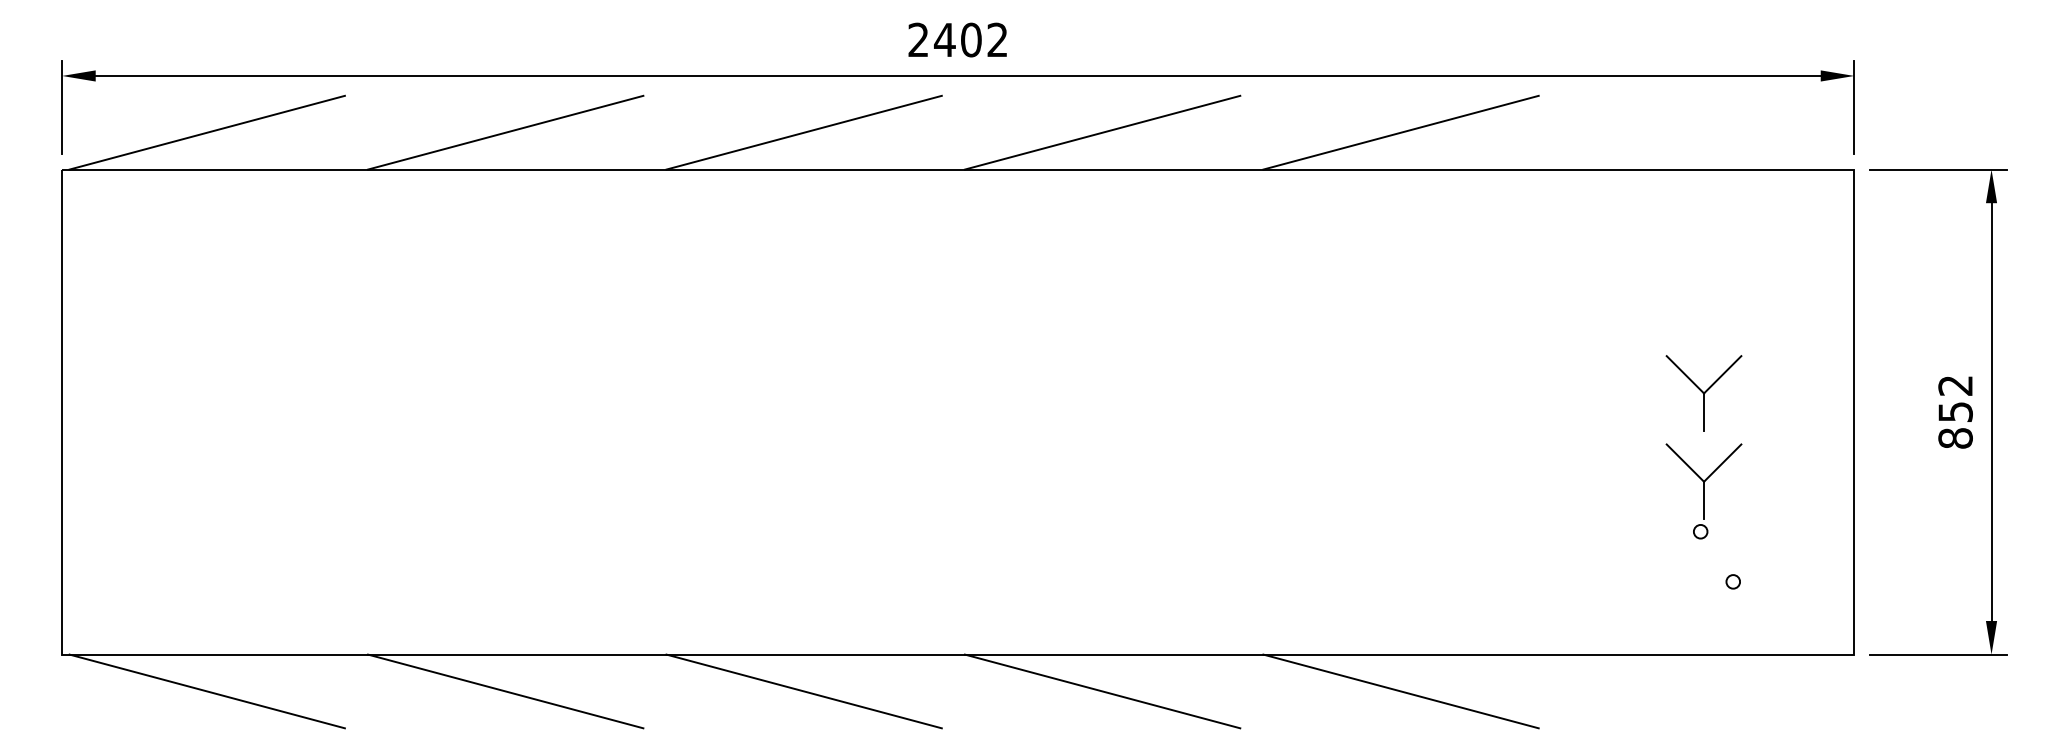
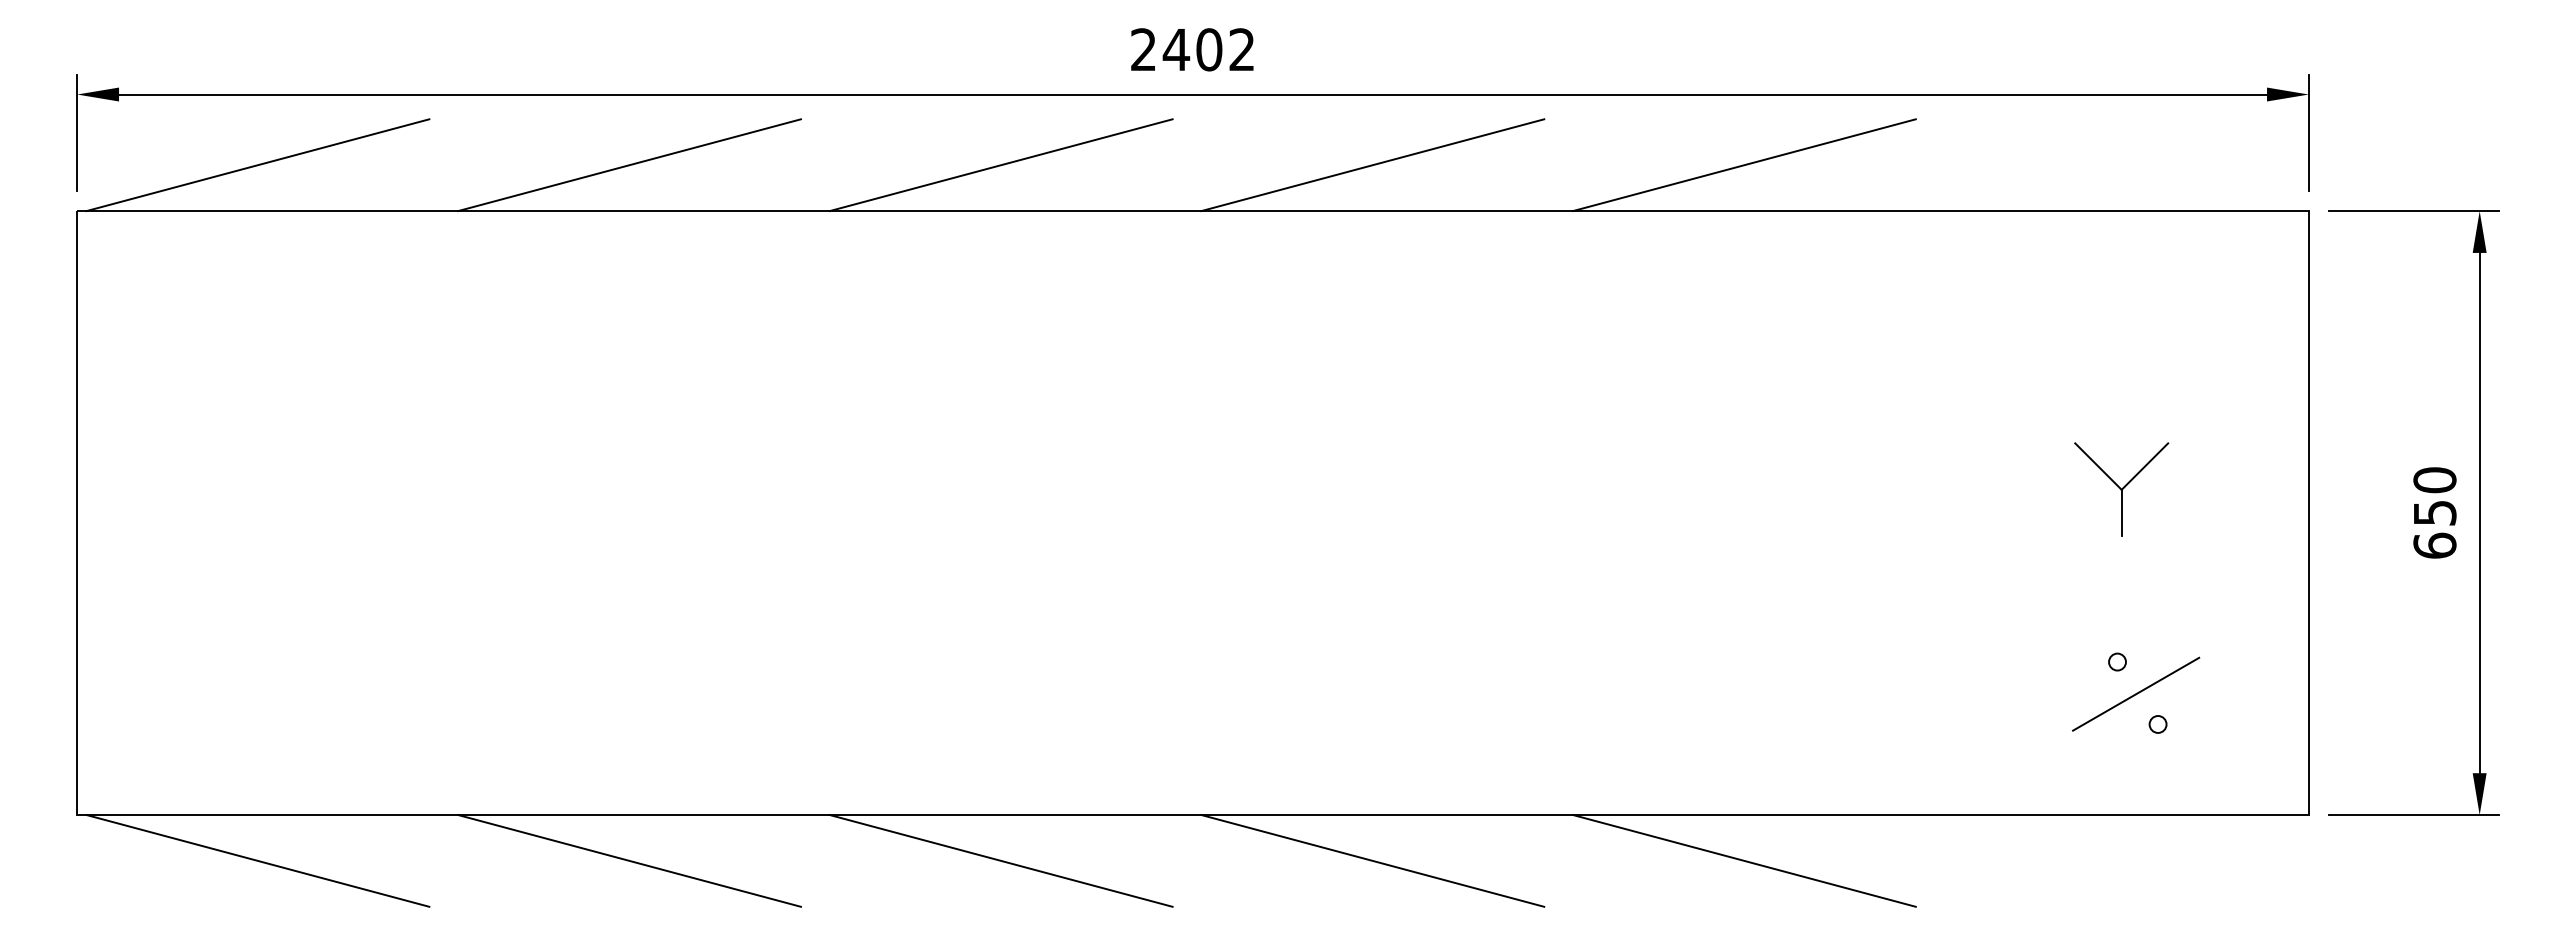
text: (1955, 411) -> (2434, 512), 852 -> 650
part: (1703, 481) -> (2121, 599), removed
line: (1715, 557) -> (2136, 693), added

